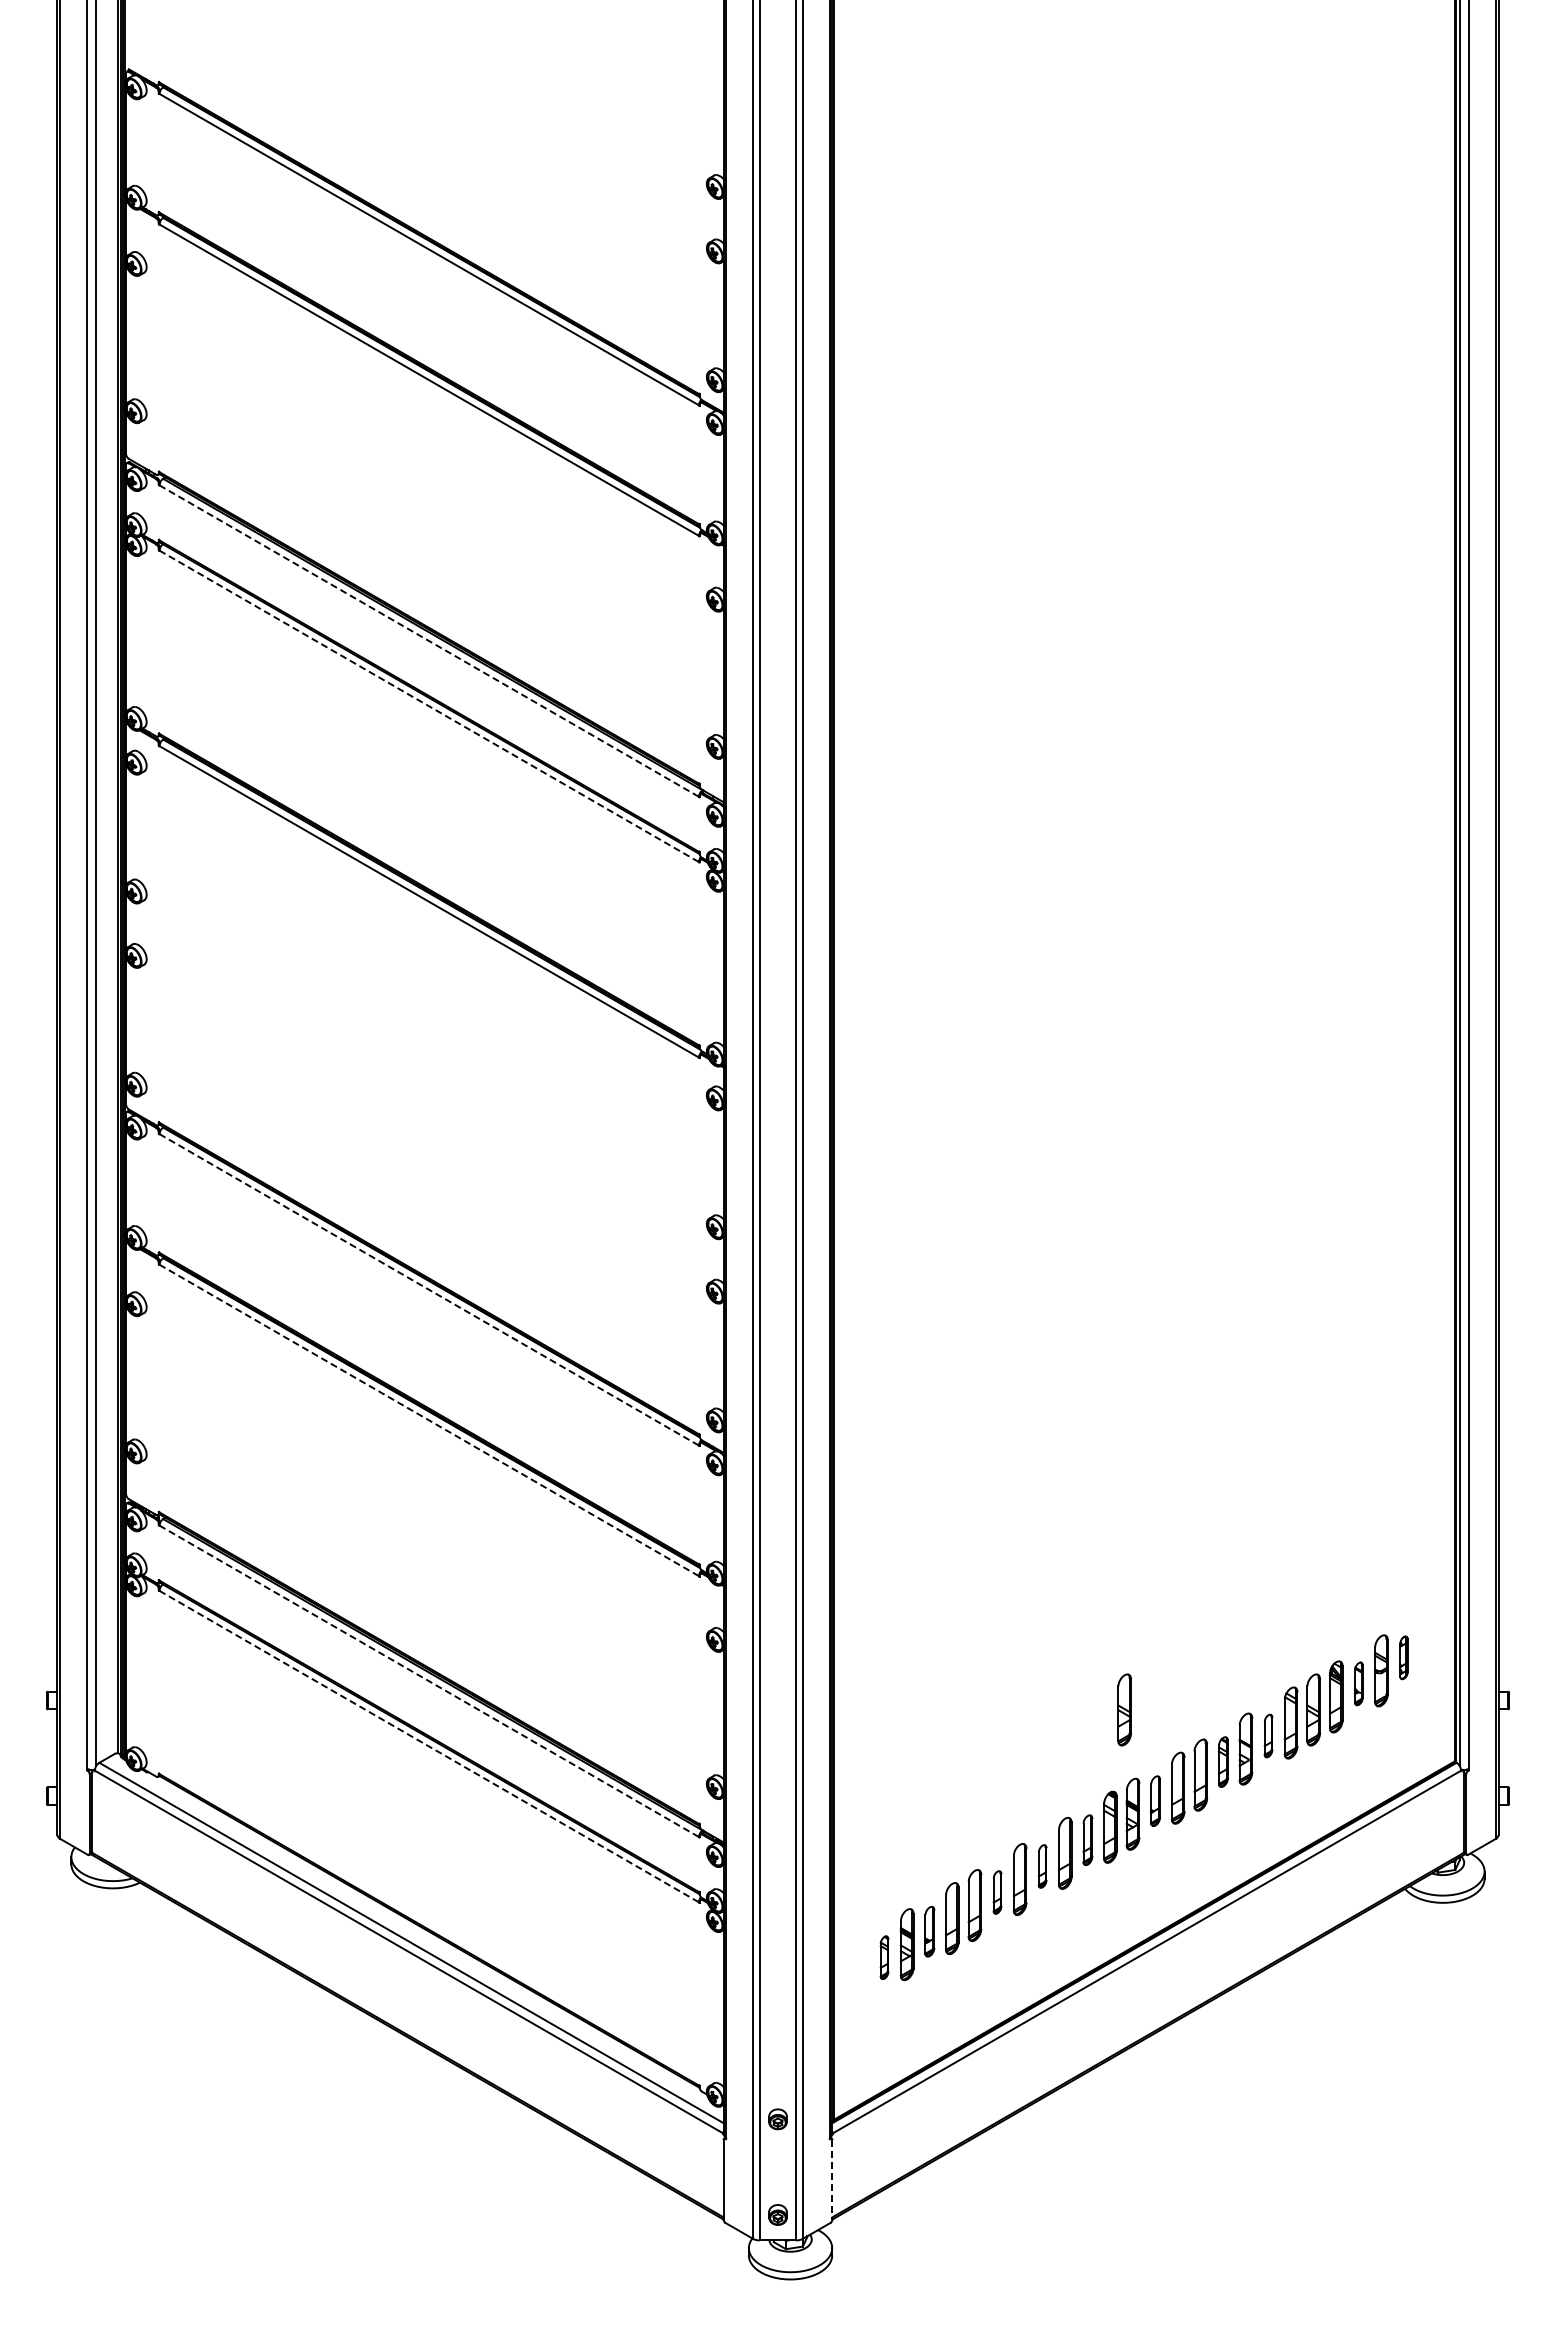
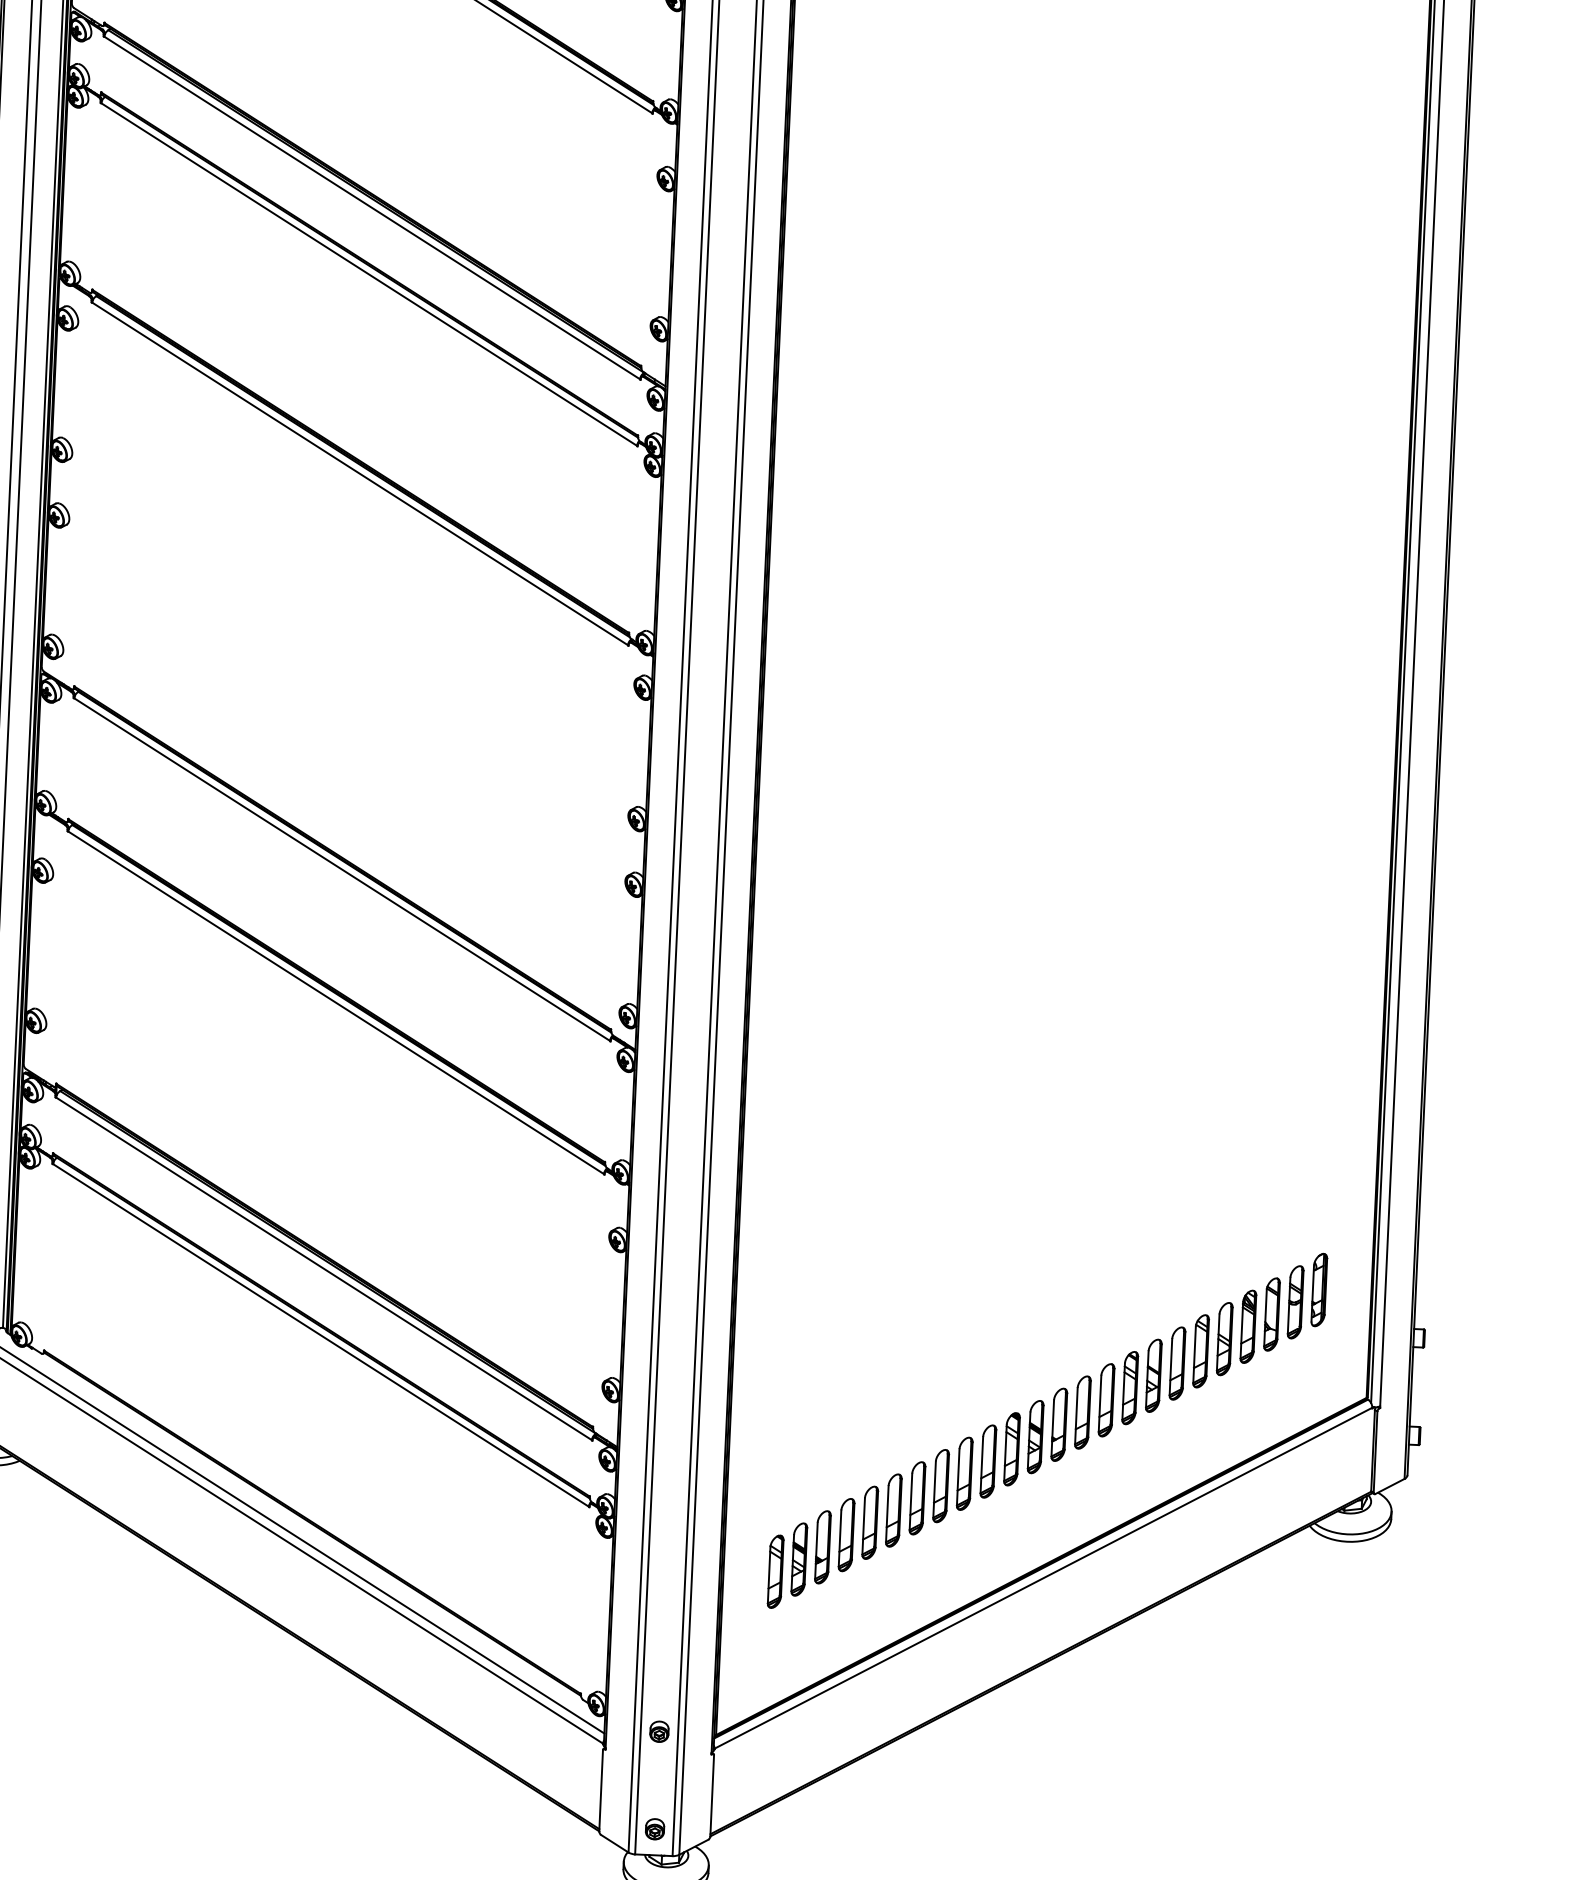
line: (428, 640) -> (371, 207), dashed -> solid
line: (428, 706) -> (368, 274), dashed -> solid
line: (428, 1289) -> (341, 869), dashed -> solid
line: (428, 1420) -> (335, 1002), dashed -> solid
part: (1403, 1657) -> (1318, 1289), size x1.67
line: (428, 1681) -> (323, 1269), dashed -> solid
part: (1358, 1683) -> (1271, 1314), size x1.67
part: (1124, 1709) -> (1031, 1329), removed
part: (1268, 1735) -> (1177, 1363), size x1.67
line: (428, 1746) -> (320, 1335), dashed -> solid
part: (1223, 1761) -> (1130, 1387), size x1.43
part: (1155, 1800) -> (1059, 1424), size x1.43
part: (1087, 1839) -> (988, 1460), size x1.43
part: (1042, 1866) -> (940, 1486), size x1.67
part: (997, 1892) -> (893, 1510), size x1.67
part: (929, 1931) -> (822, 1547), size x1.43
part: (884, 1957) -> (775, 1571), size x1.67
line: (832, 2179) -> (712, 1795), dashed -> solid

